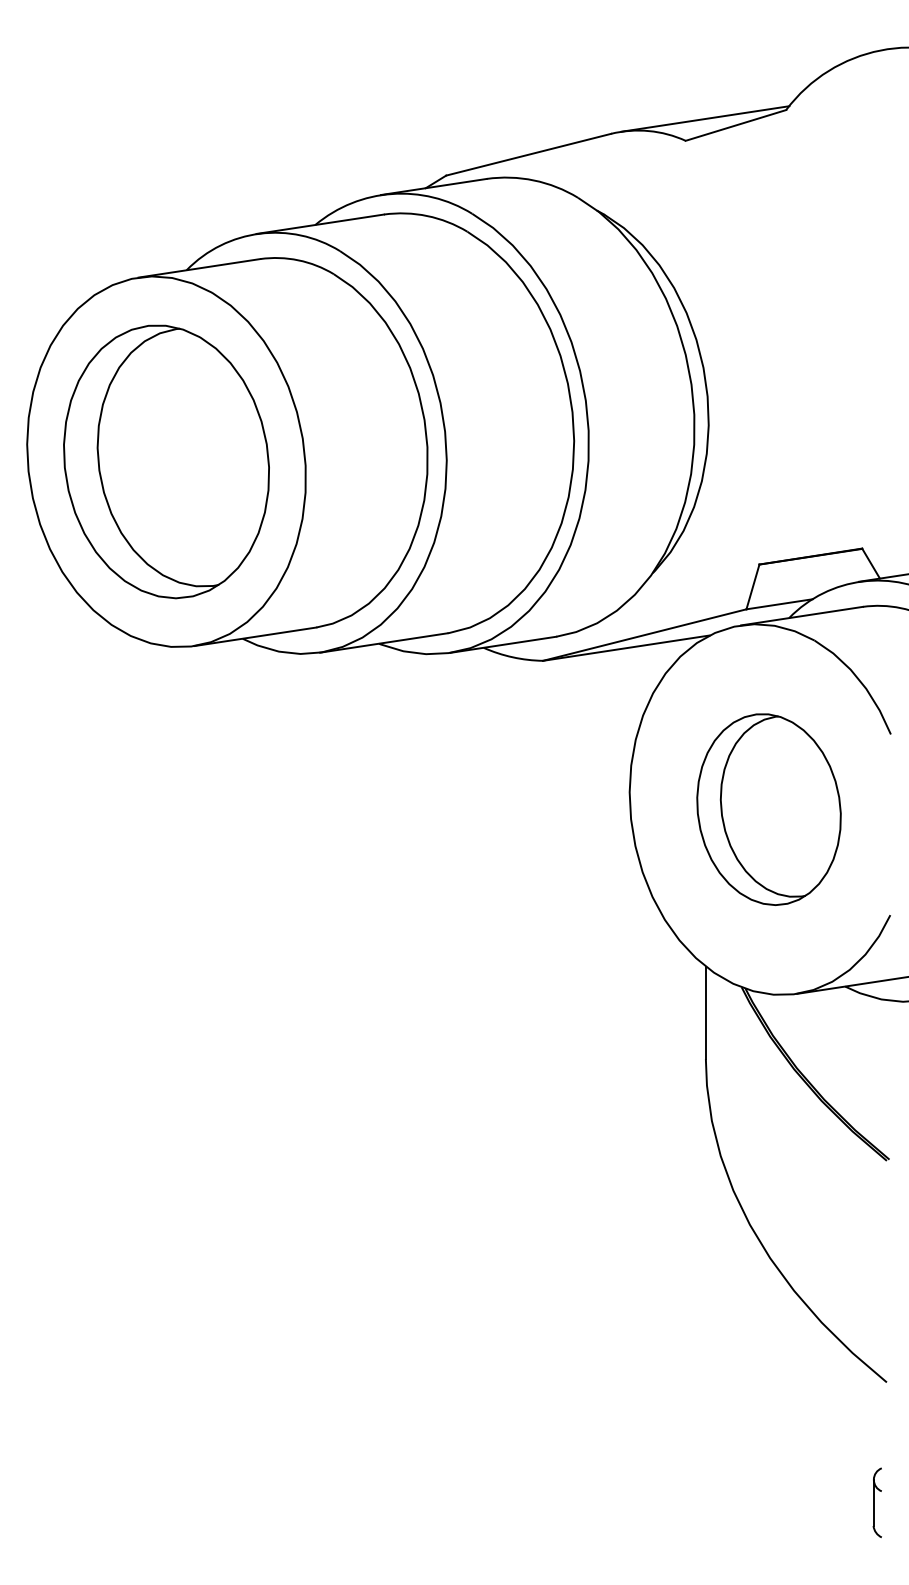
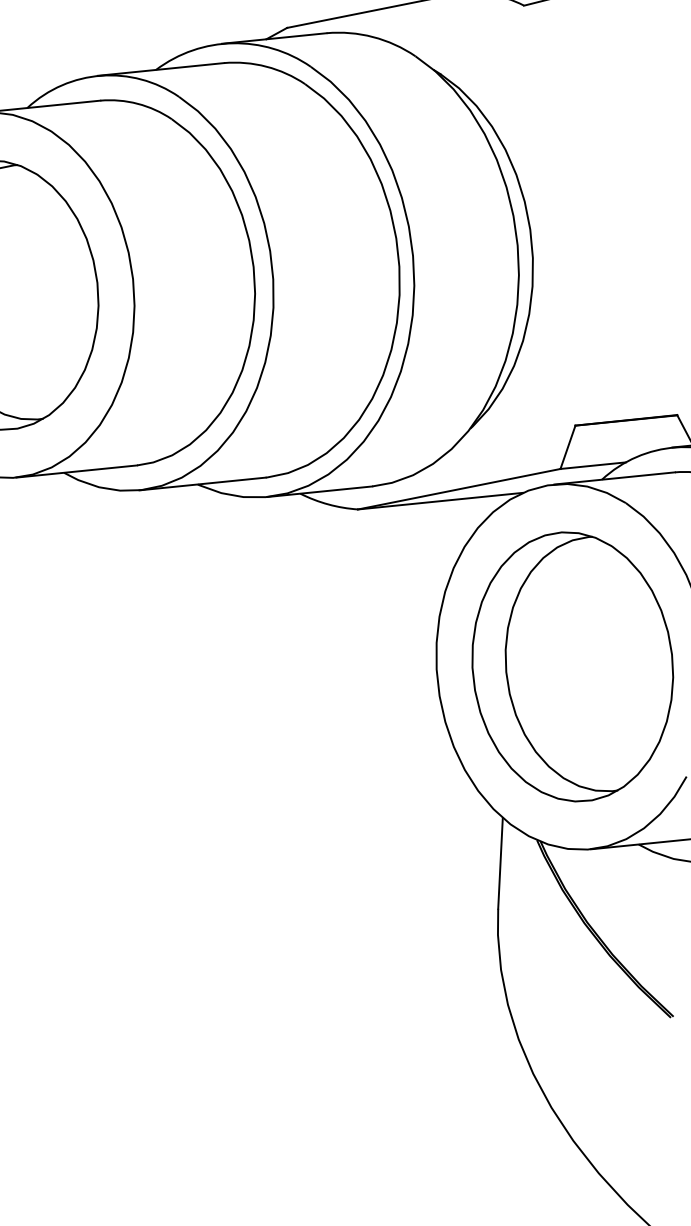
part: (768, 809) -> (572, 666), size x1.43

